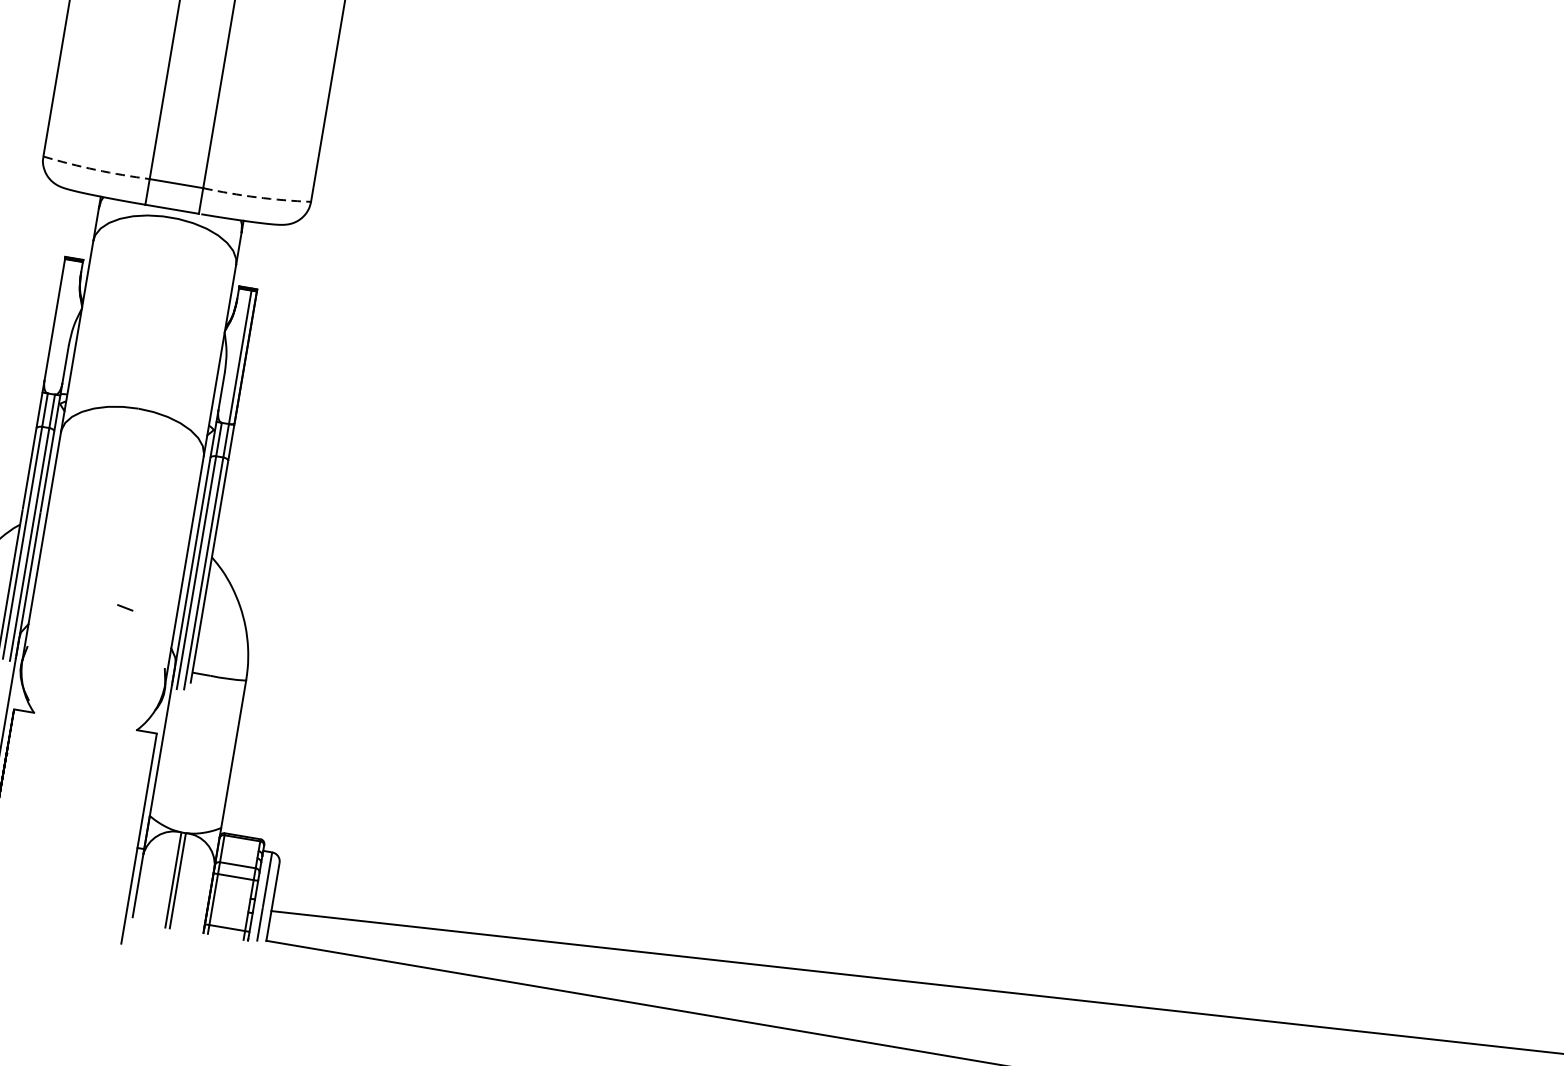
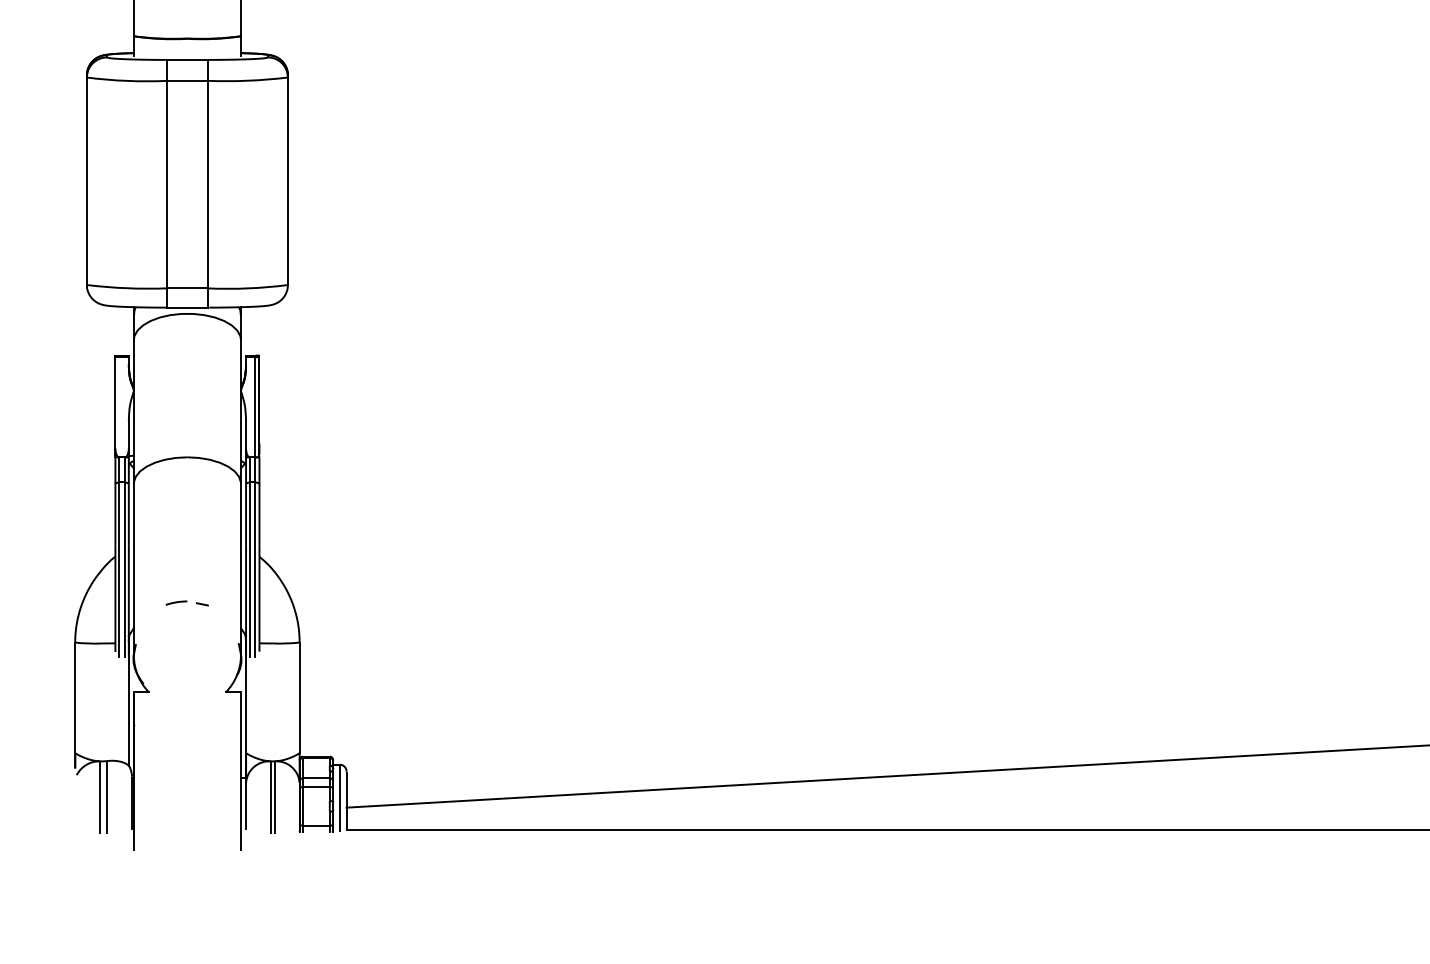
arc: (96, 170) -> (127, 288), dashed -> solid
arc: (256, 197) -> (247, 288), dashed -> solid
line: (91, 599) -> (176, 602), added

